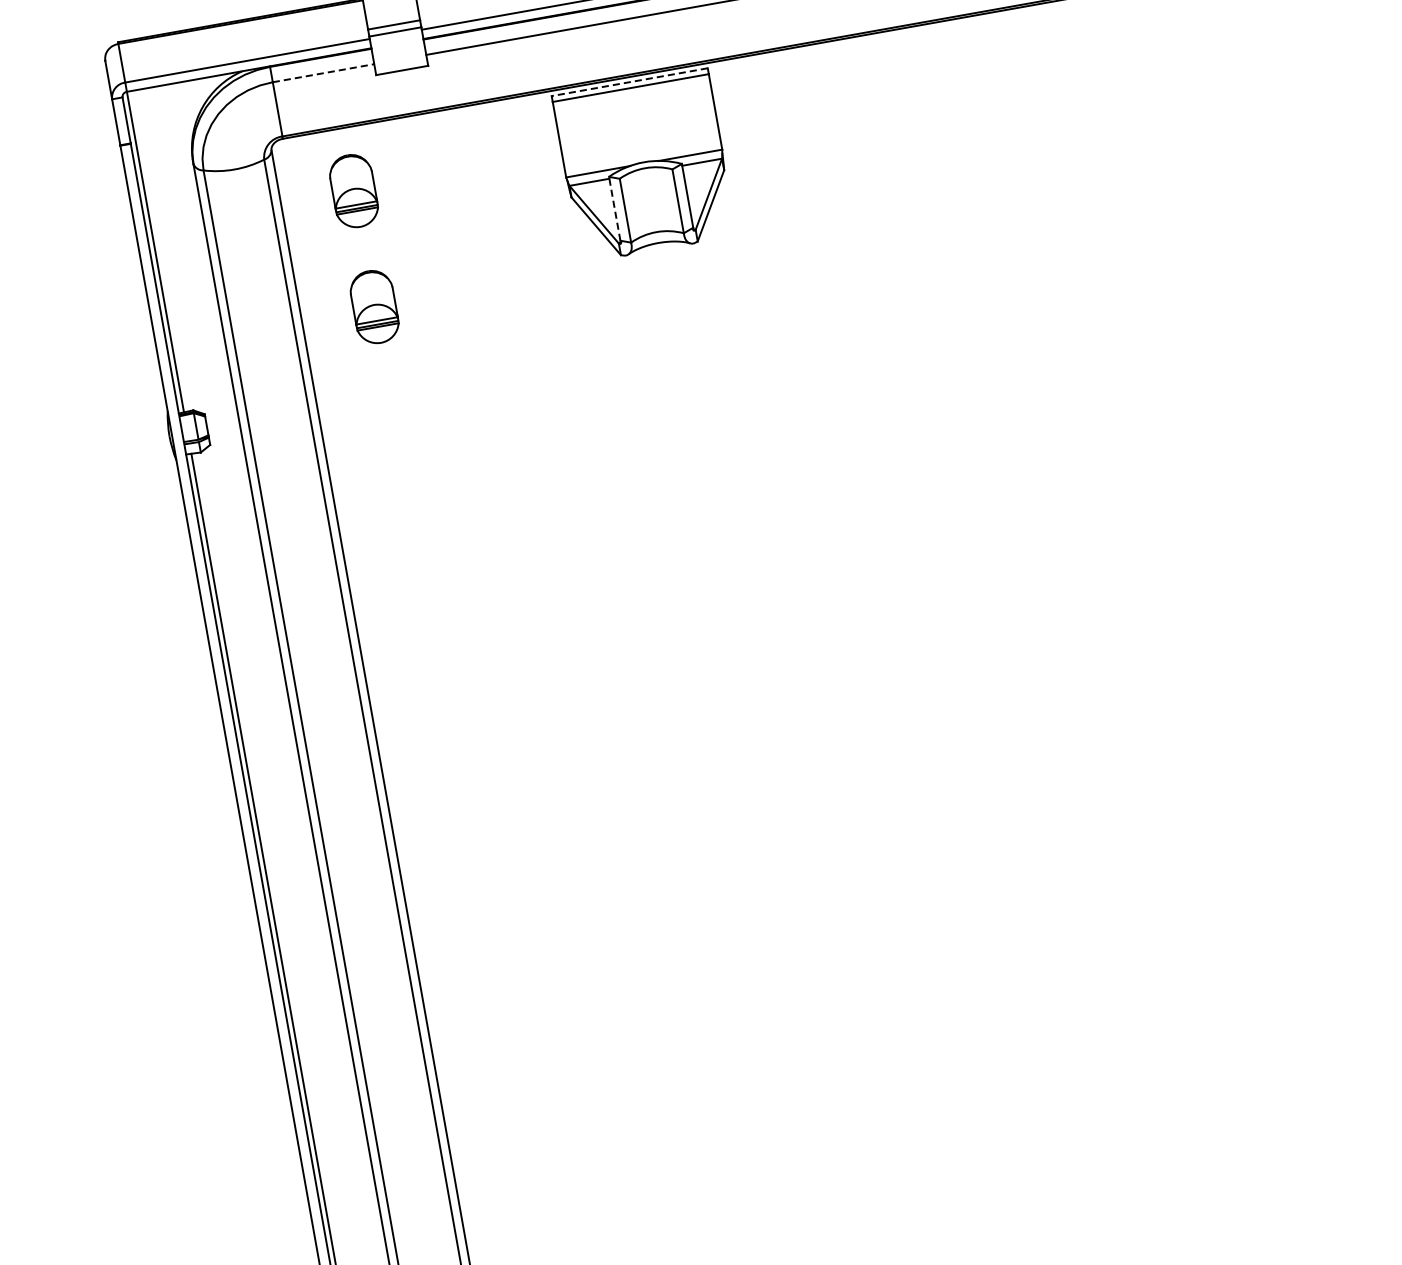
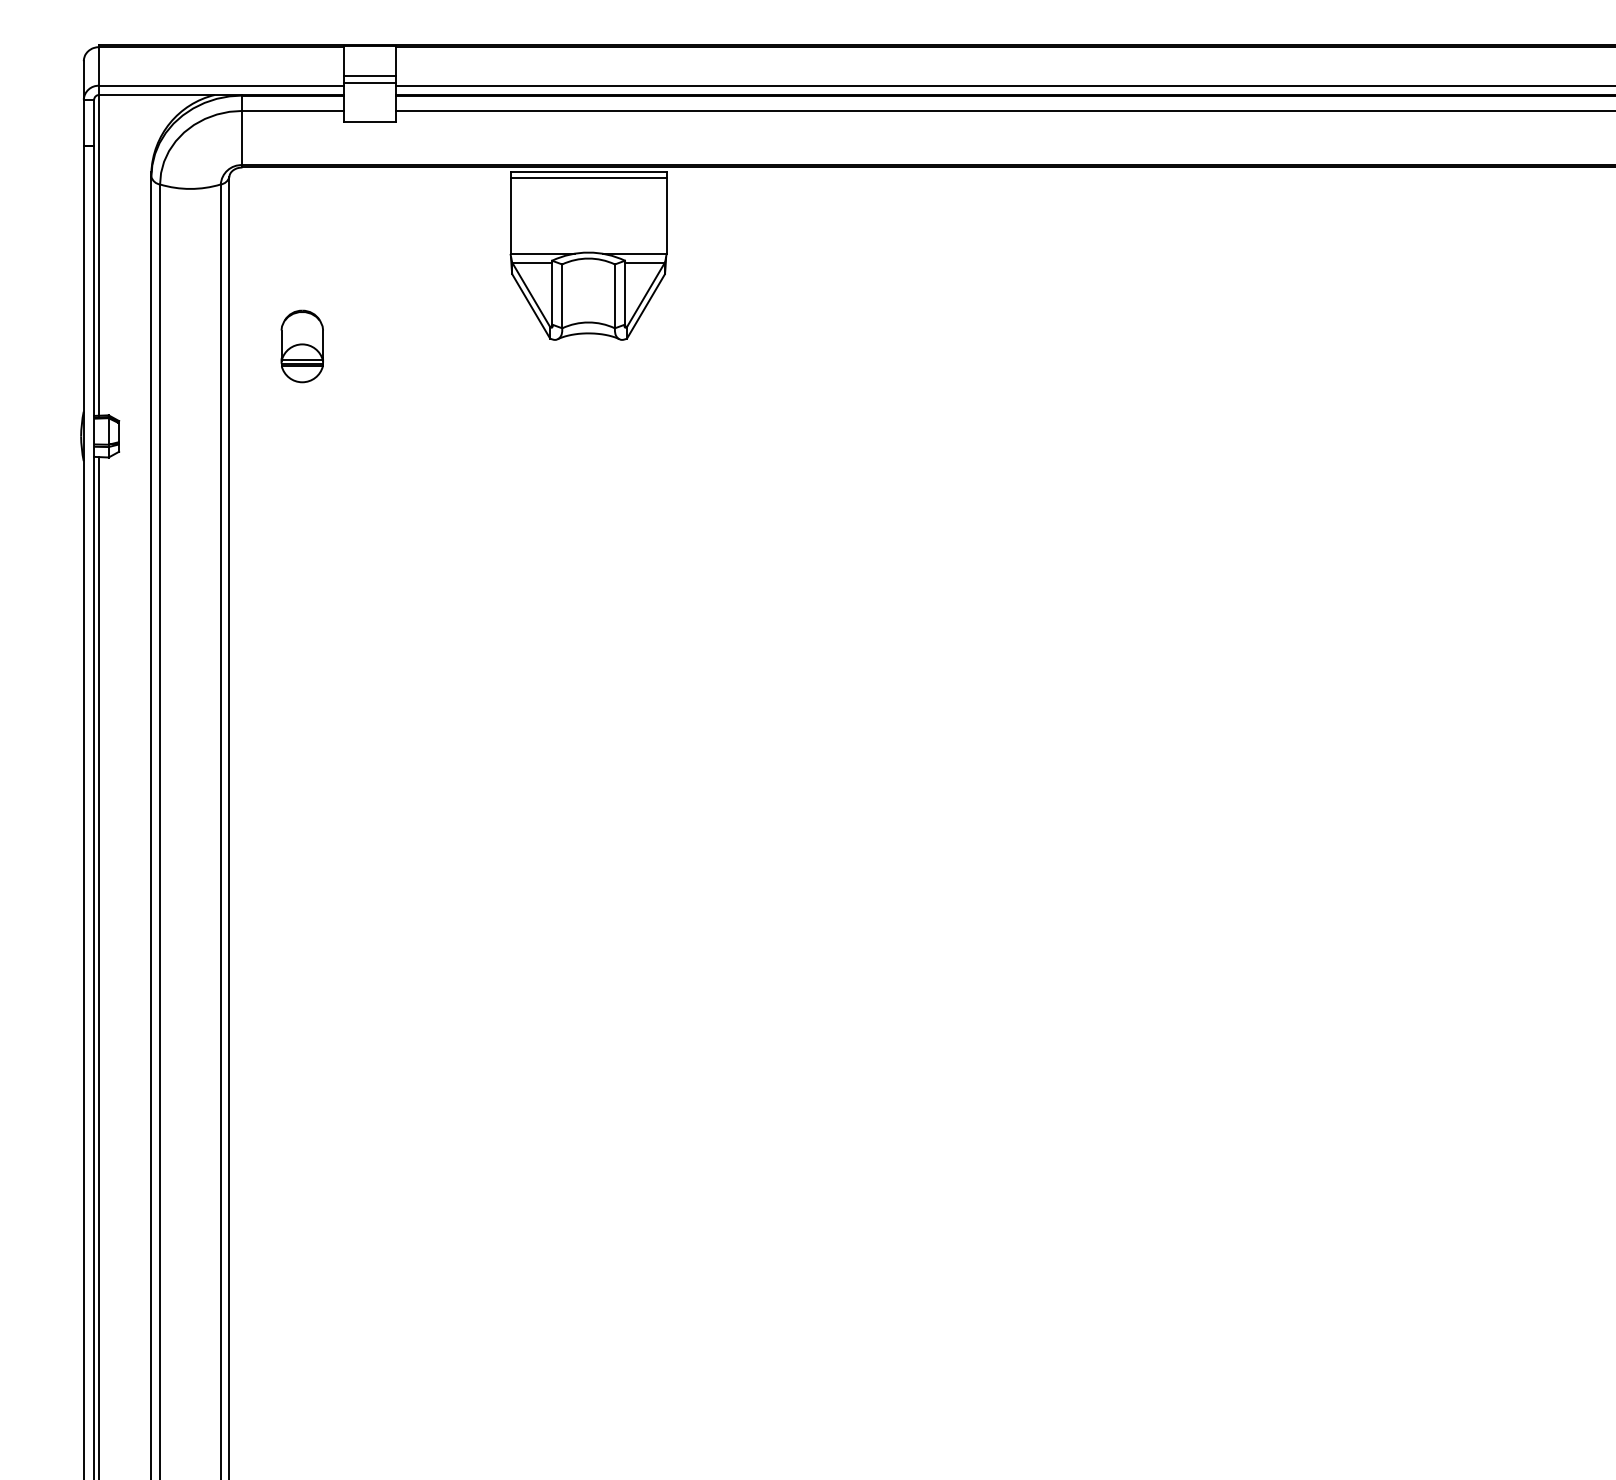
line: (323, 72) -> (293, 110), dashed -> solid
line: (629, 82) -> (588, 172), dashed -> solid
part: (353, 191) -> (301, 230), removed
line: (615, 208) -> (552, 292), dashed -> solid

